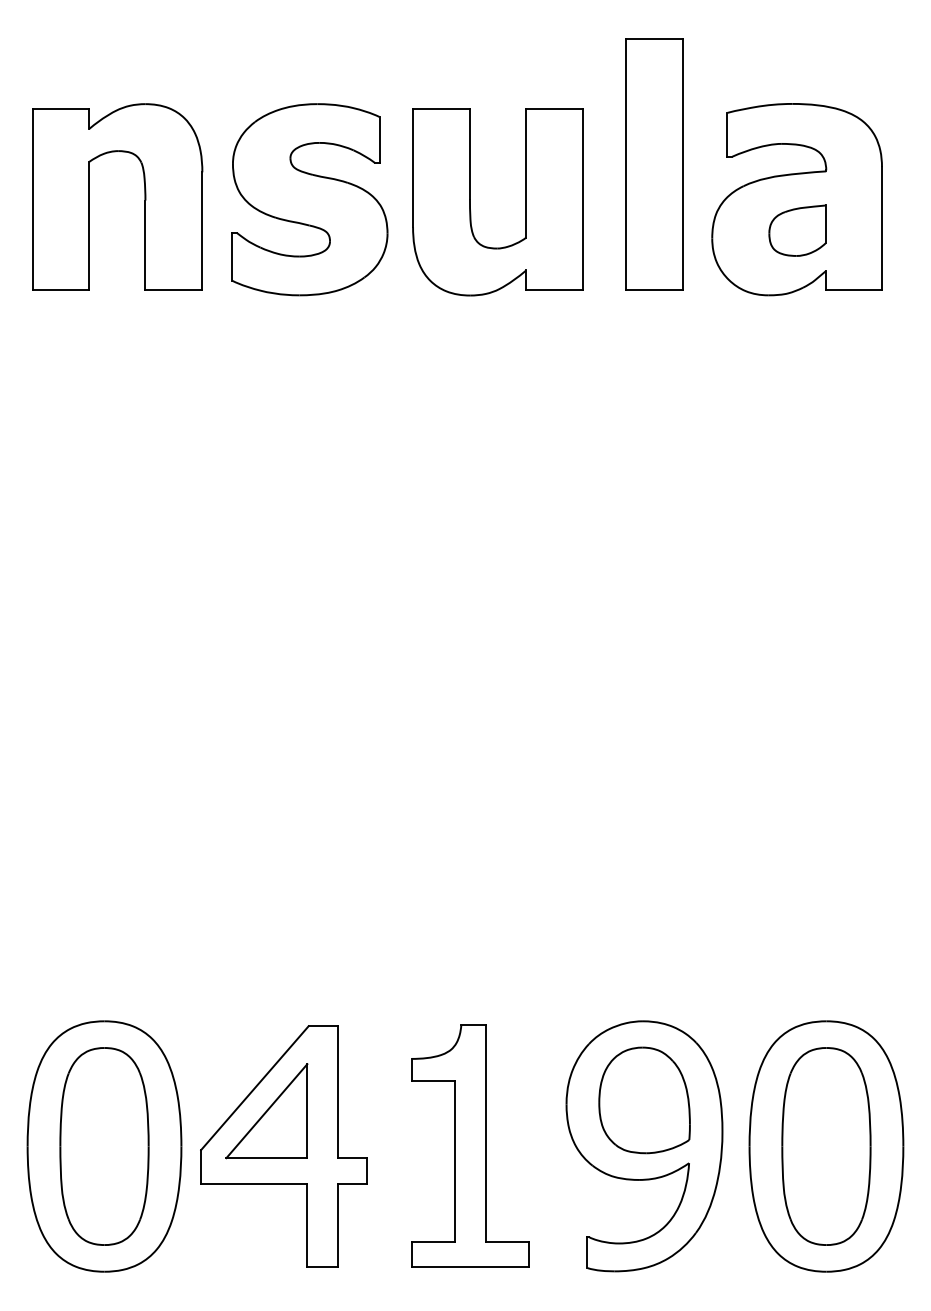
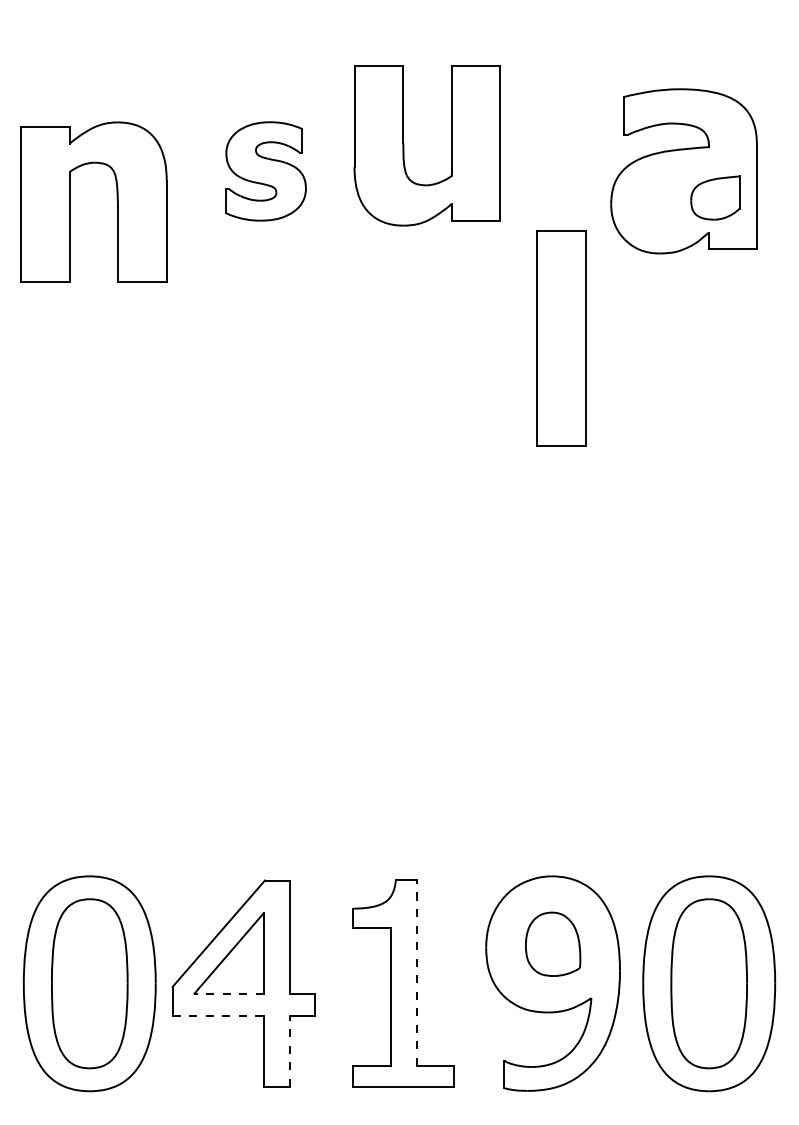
part: (654, 164) -> (561, 338), moved
part: (90, 196) -> (70, 201), moved
part: (309, 199) -> (265, 171), size x0.6
part: (471, 202) -> (404, 145), moved
part: (797, 230) -> (715, 197), moved
part: (643, 1100) -> (552, 944), size x0.7
line: (486, 1133) -> (417, 972), solid -> dashed
line: (267, 1157) -> (229, 993), solid -> dashed
line: (254, 1183) -> (218, 1015), solid -> dashed
line: (338, 1224) -> (290, 1050), solid -> dashed

